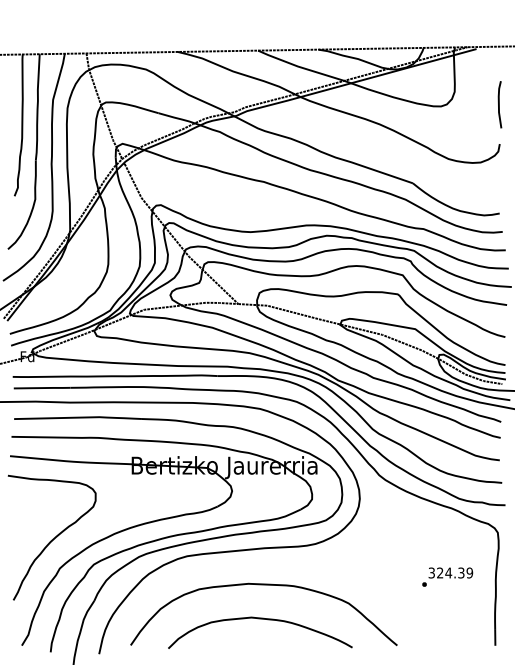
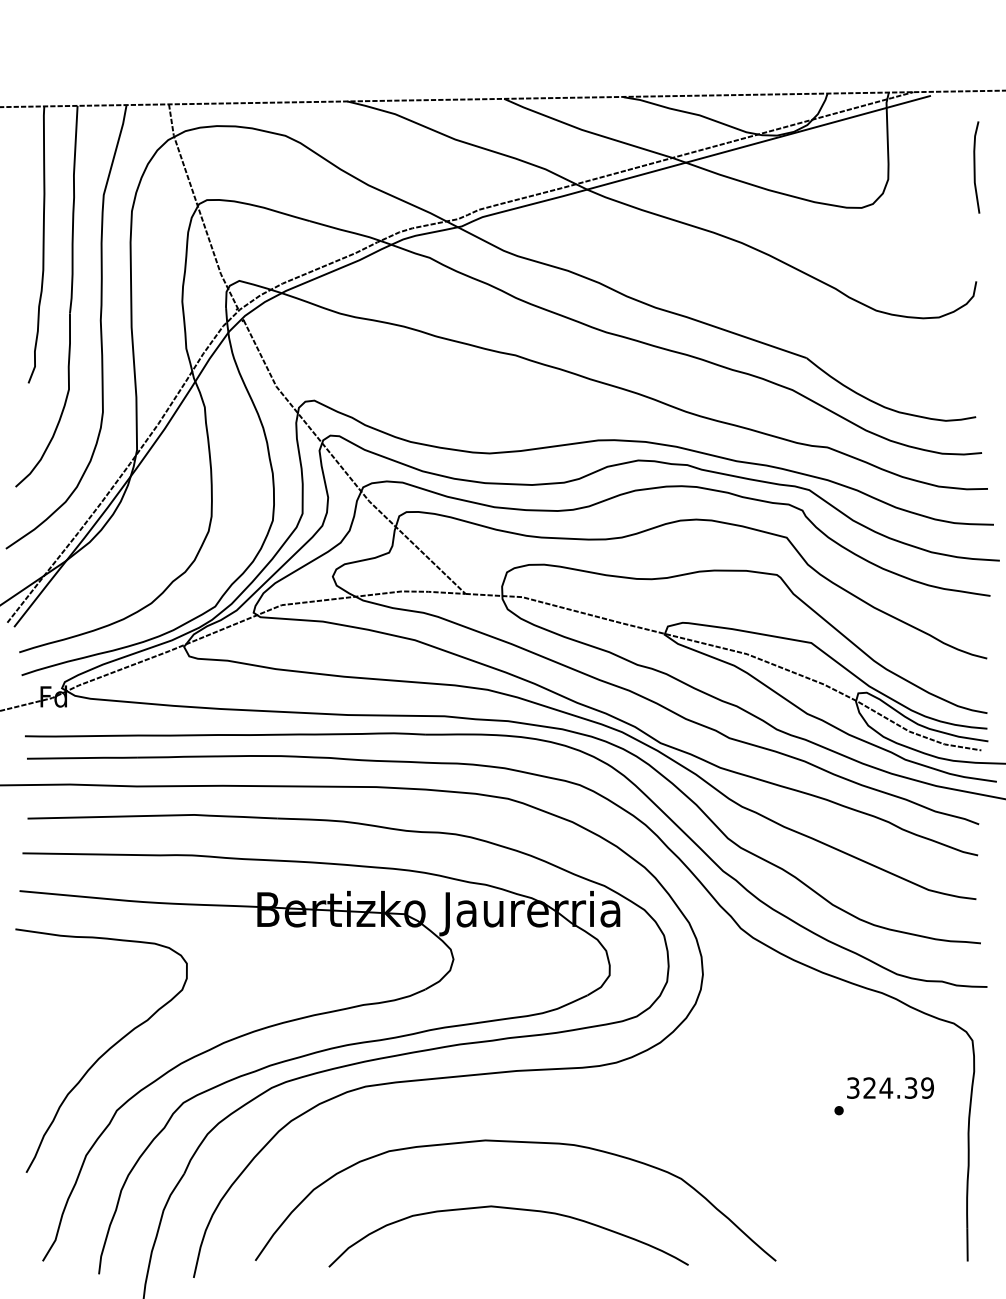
line: (499, 104) -> (975, 166), moved
text: (447, 576) -> (883, 1094), moved

